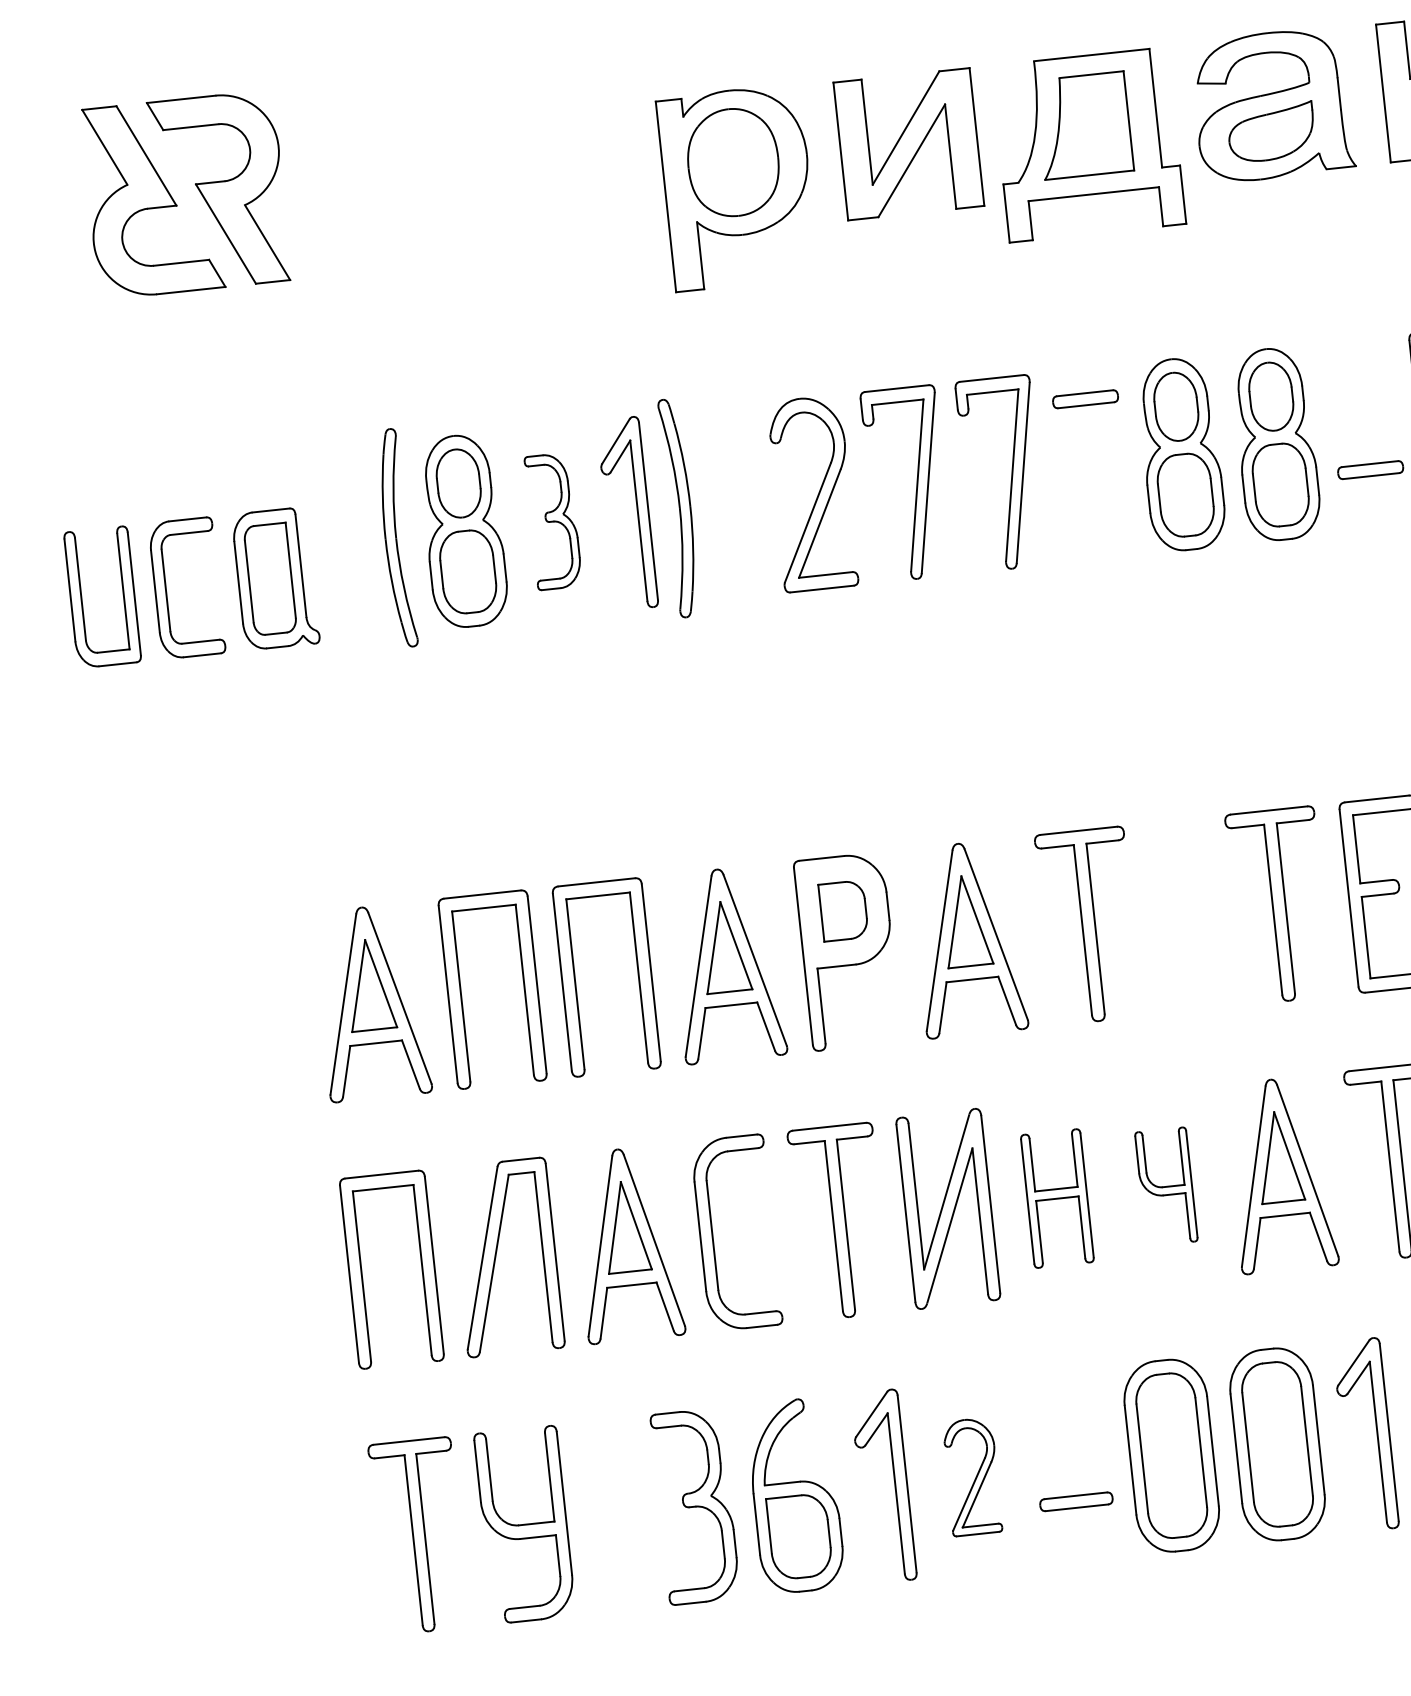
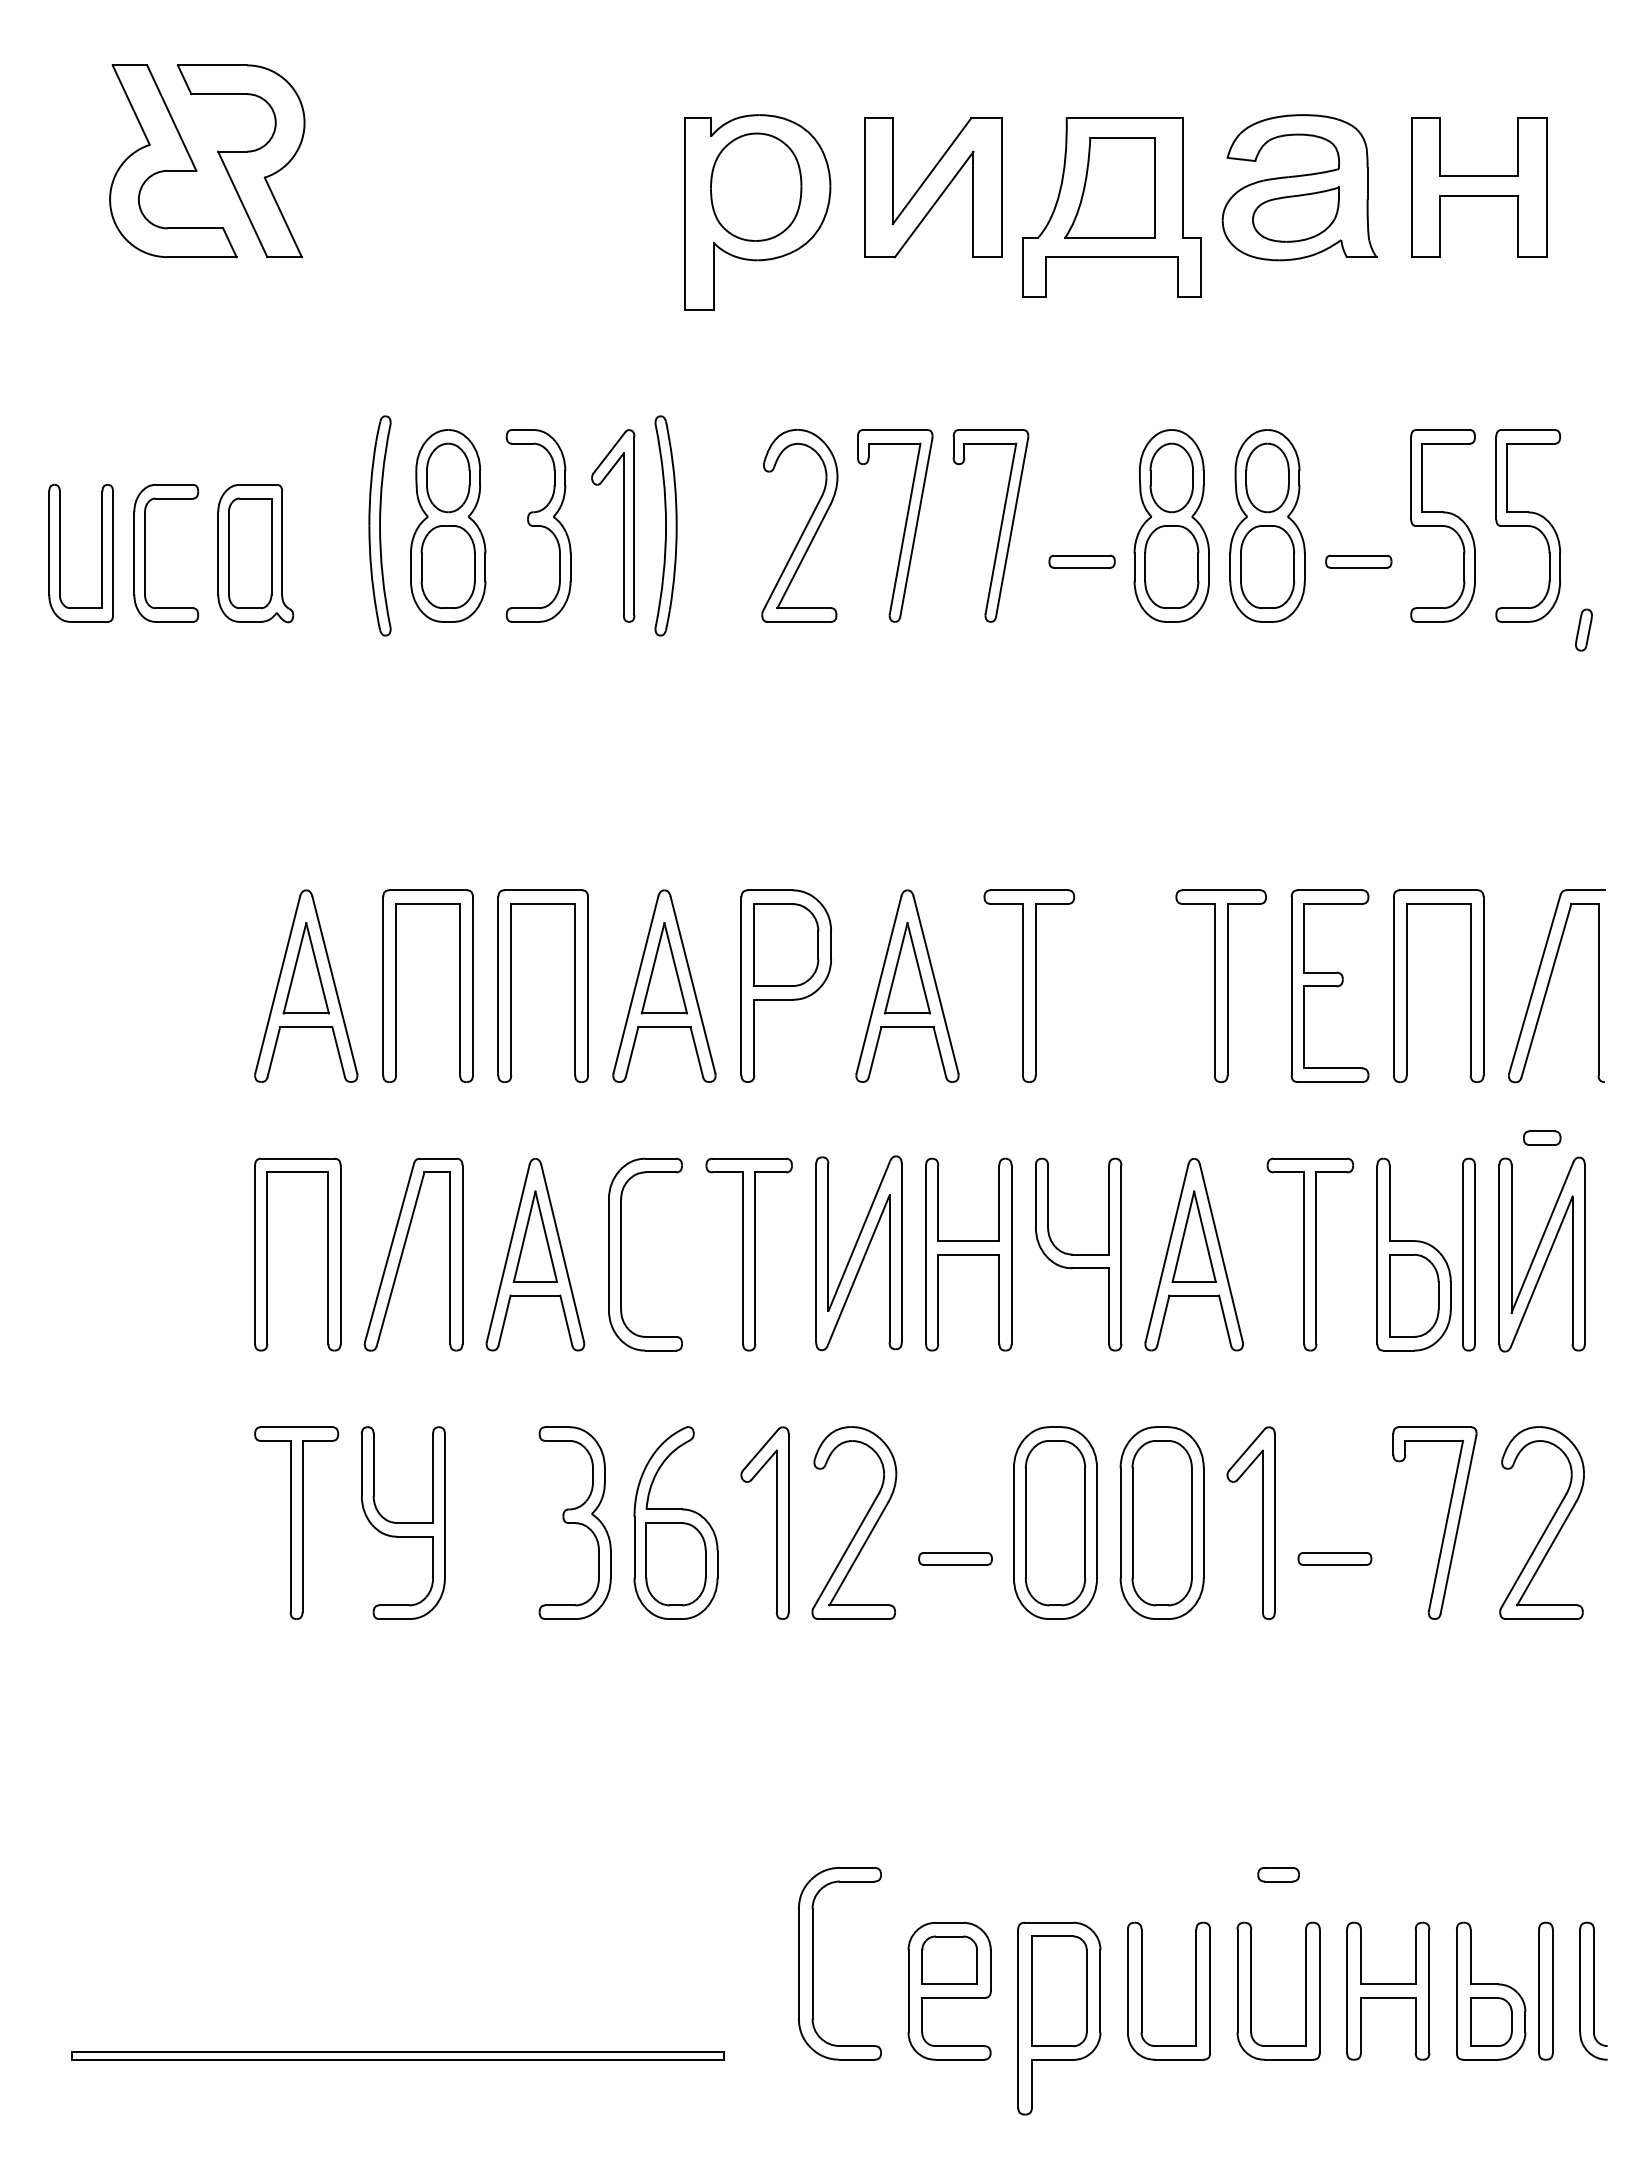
part: (1084, 399) -> (1081, 561), moved
part: (553, 521) -> (538, 525), size x1.43
part: (843, 910) -> (786, 944), size x1.43
part: (1166, 1186) -> (1078, 1254), size x1.67
part: (1057, 1198) -> (968, 1254), size x1.43
part: (972, 1476) -> (854, 1522), size x1.67

